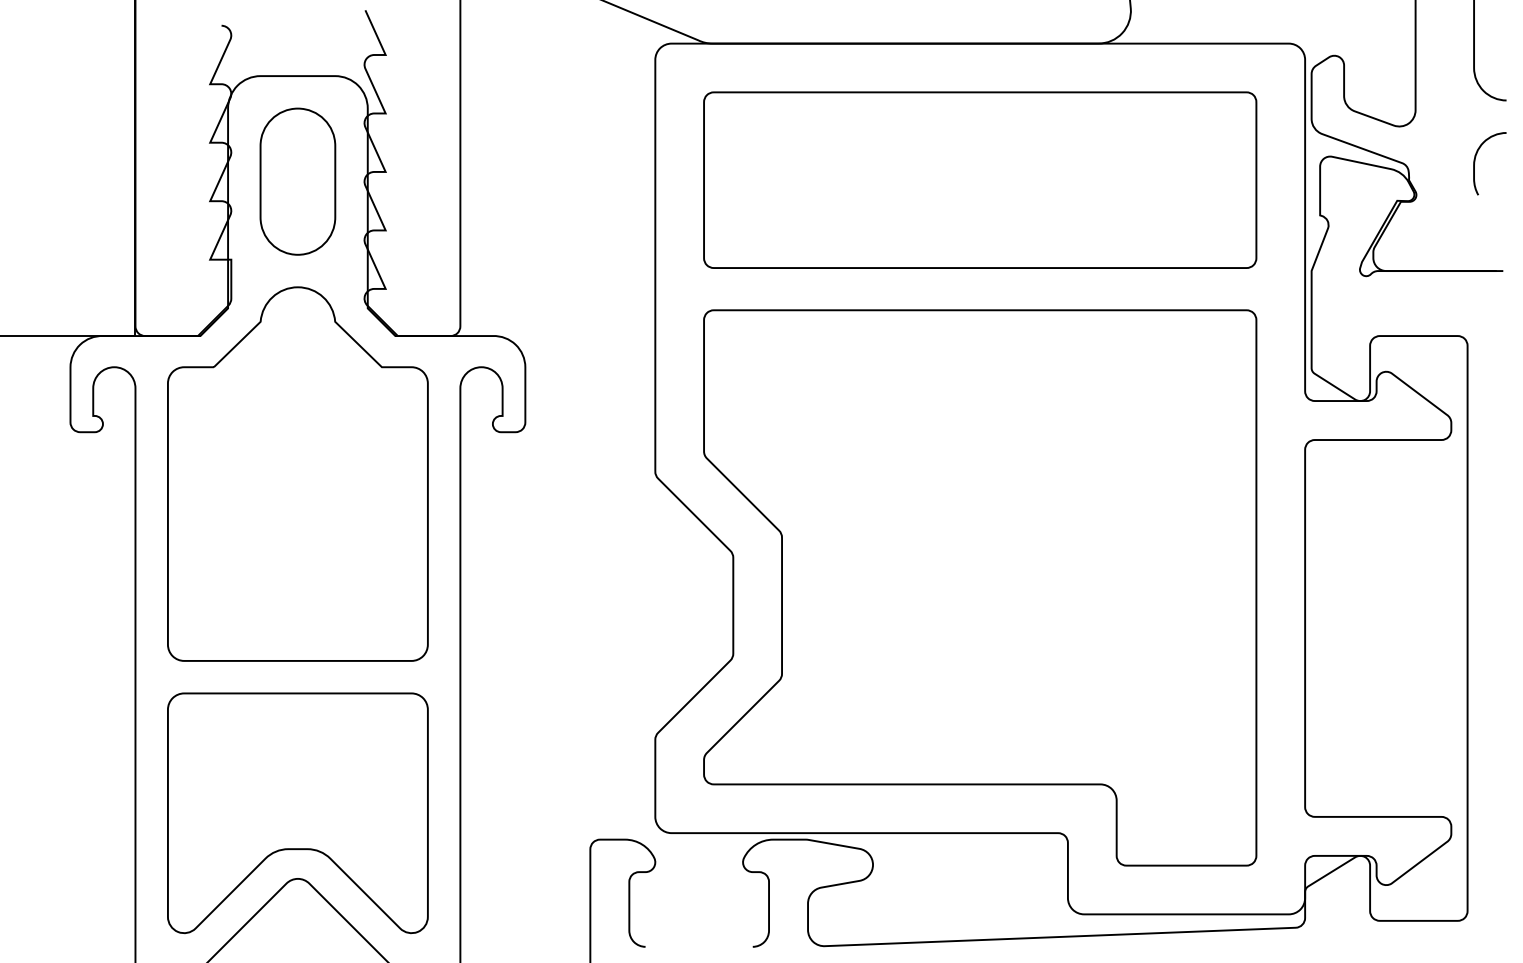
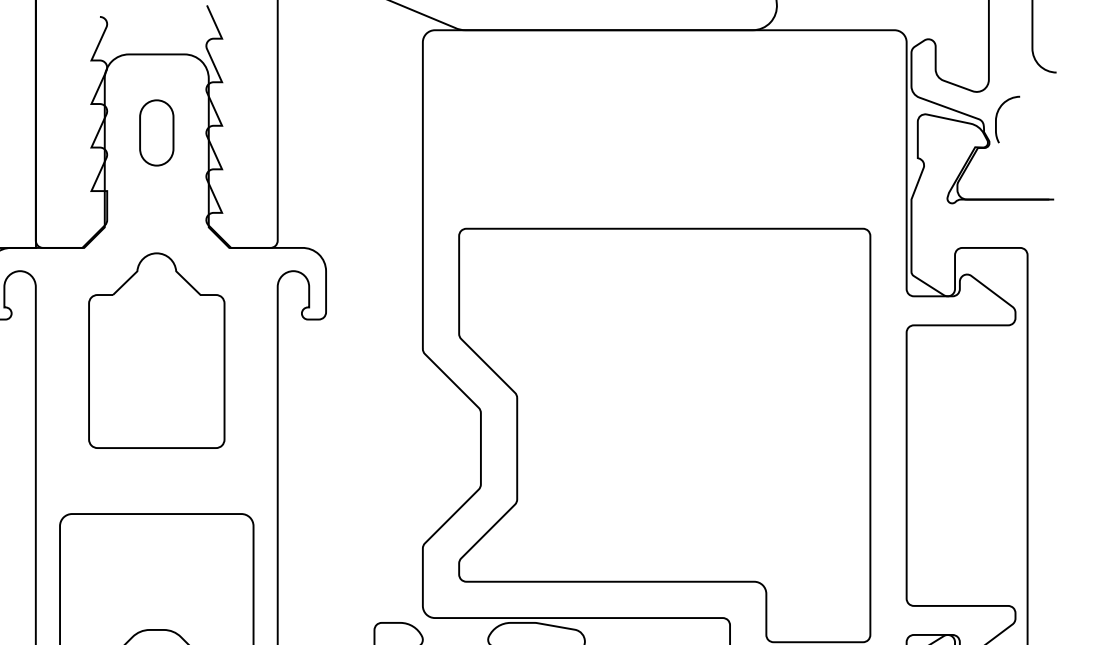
curve: (1475, 162) -> (997, 118), moved
part: (980, 179) -> (664, 131), removed
part: (297, 181) -> (156, 132), size x0.6
part: (297, 473) -> (156, 350), size x0.7

